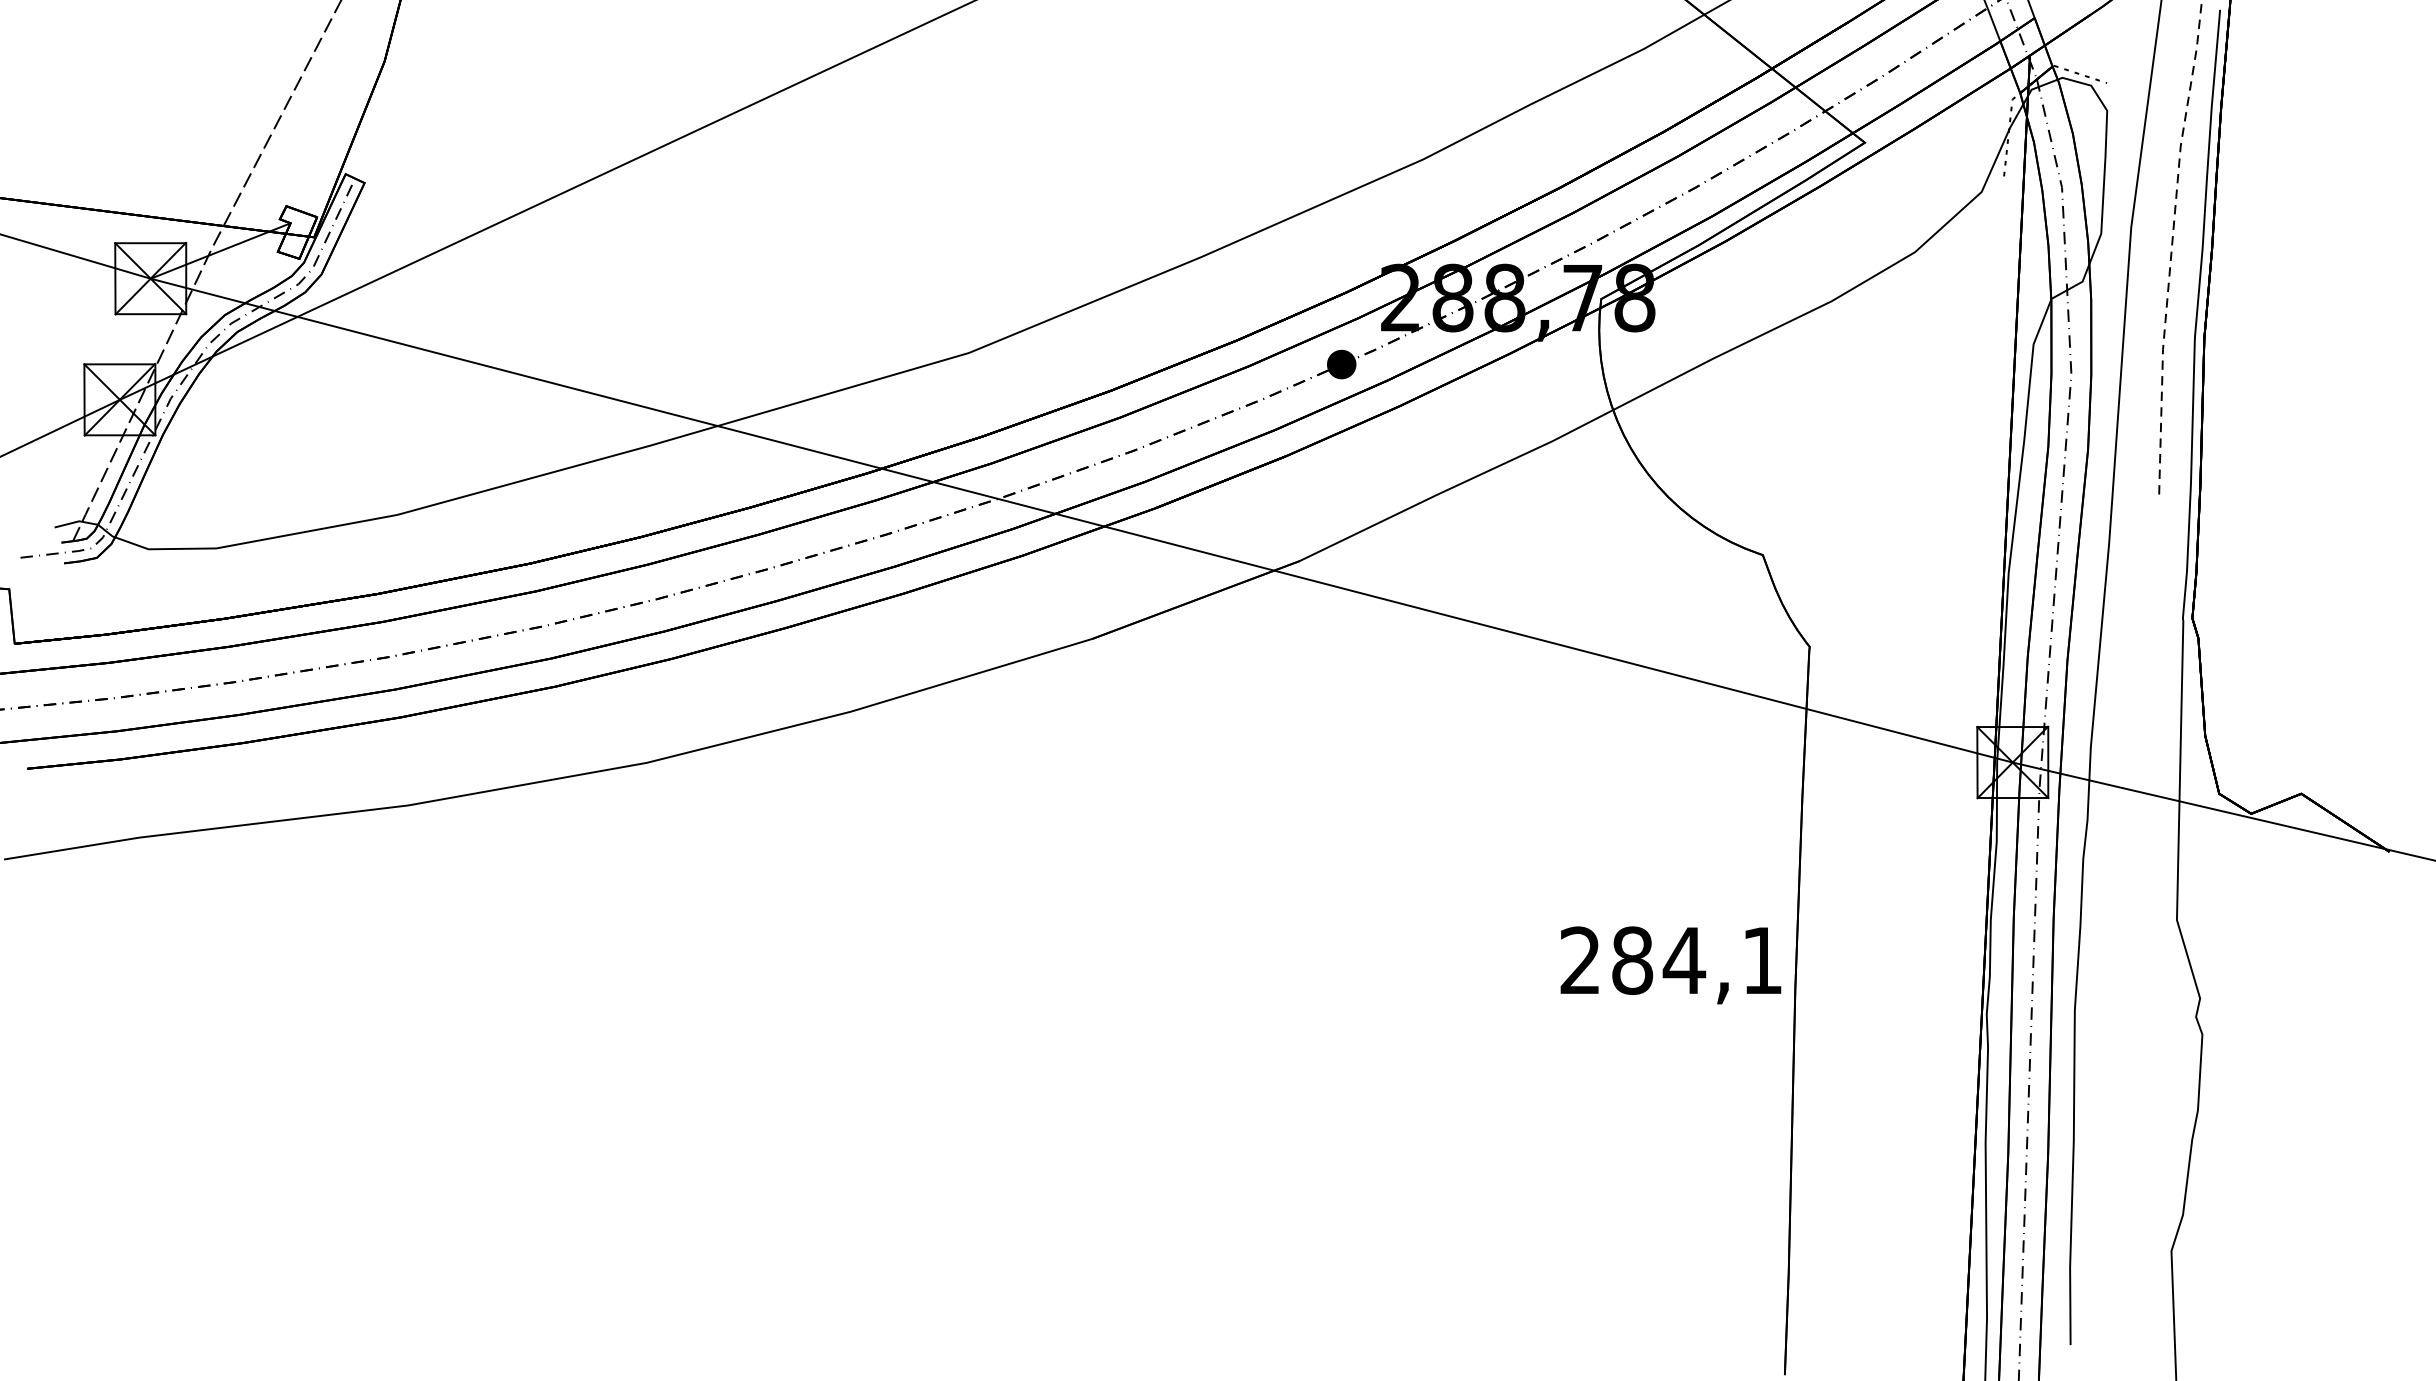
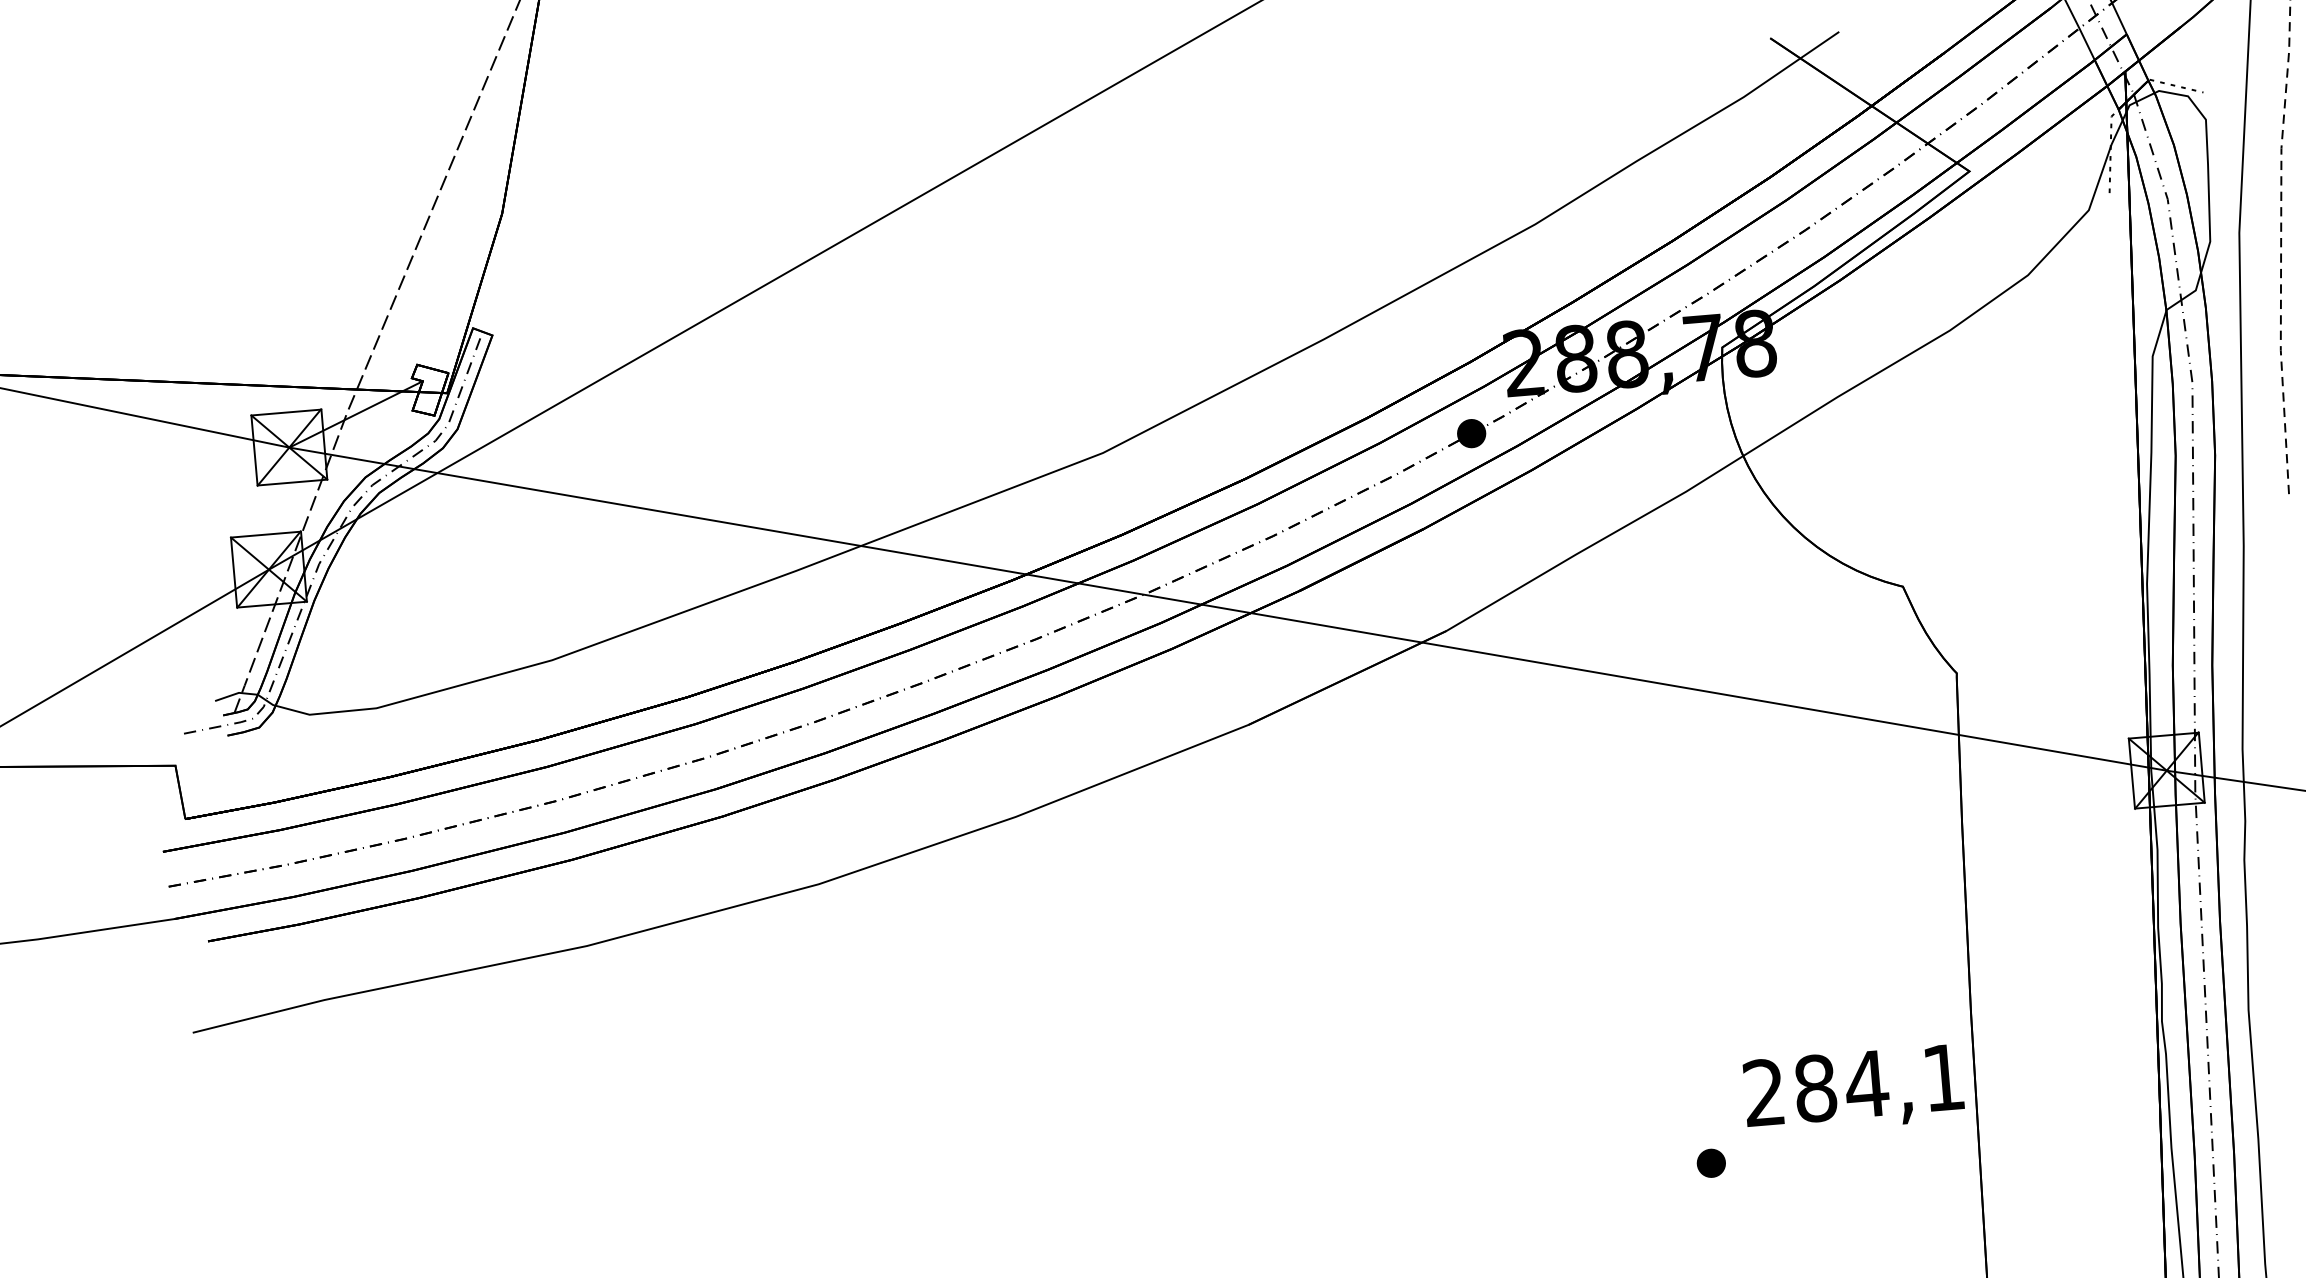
text: (1670, 965) -> (1853, 1090), moved
part: (1520, 1118) -> (1710, 1162), added

